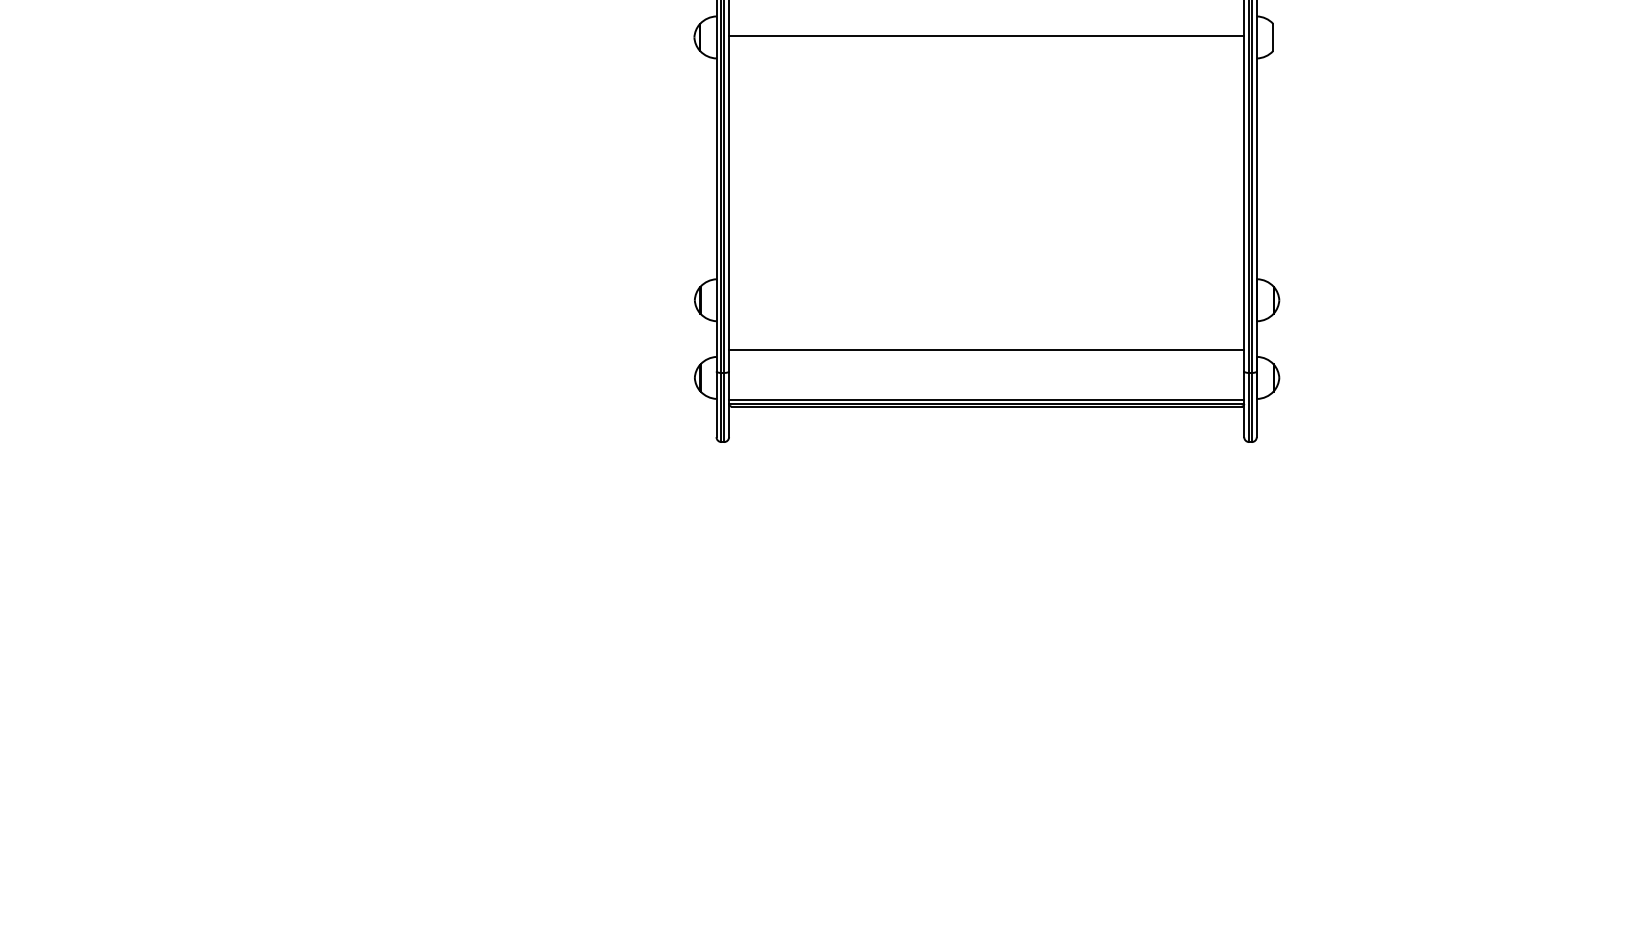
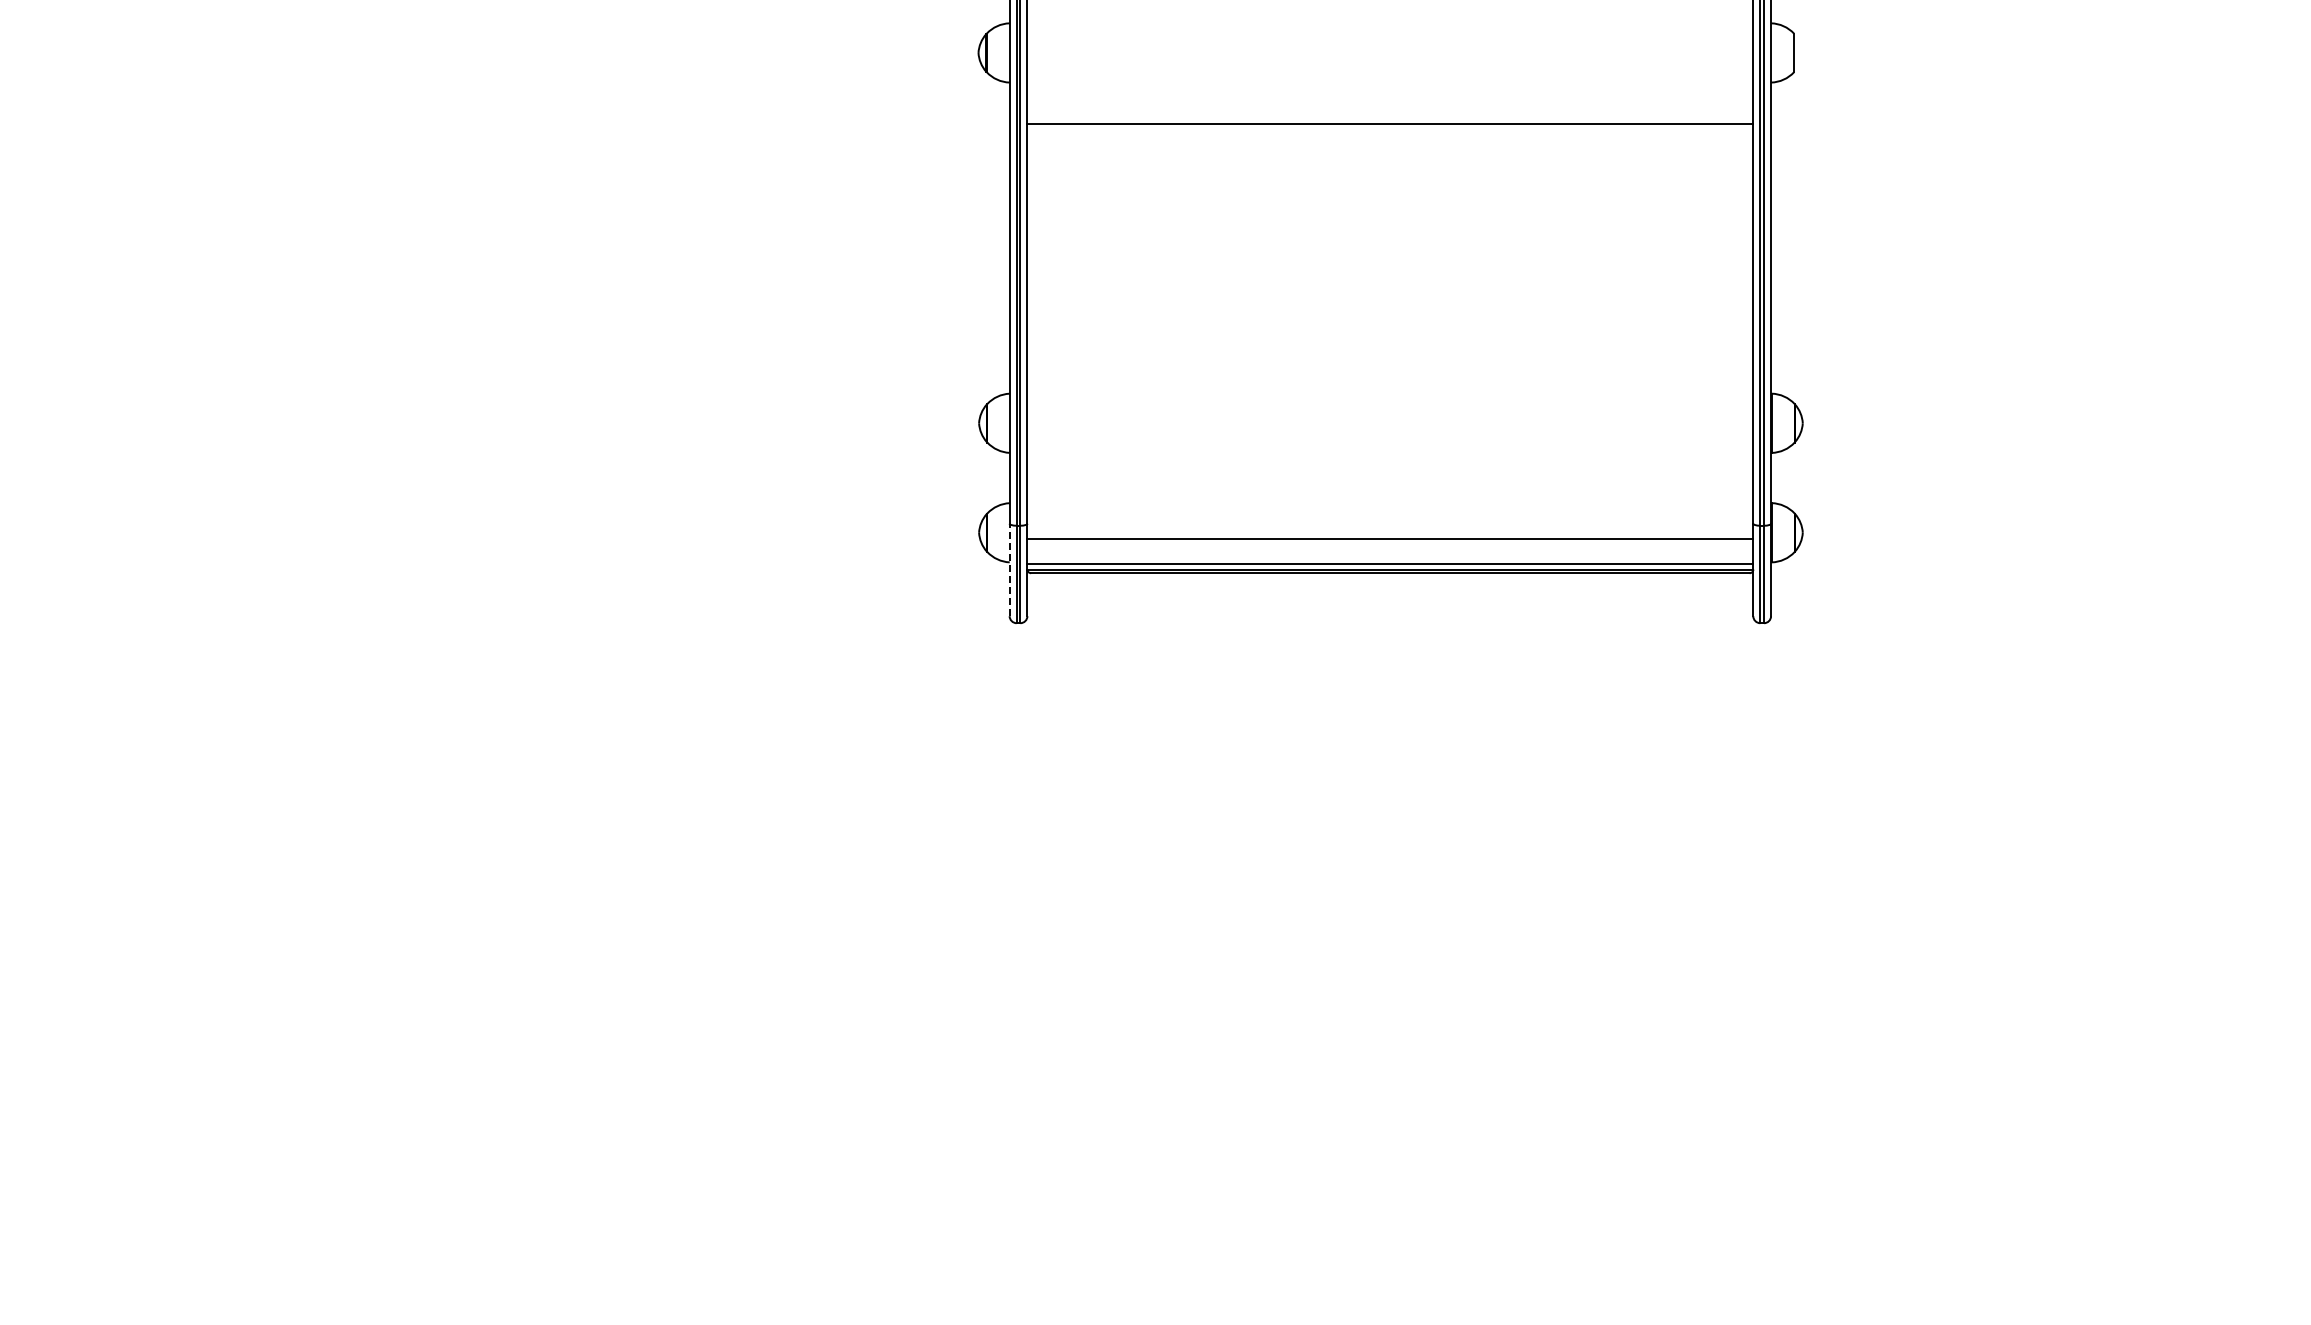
line: (986, 36) -> (1390, 124), moved
line: (986, 350) -> (1390, 538), moved
line: (716, 404) -> (1009, 569), solid -> dashed

